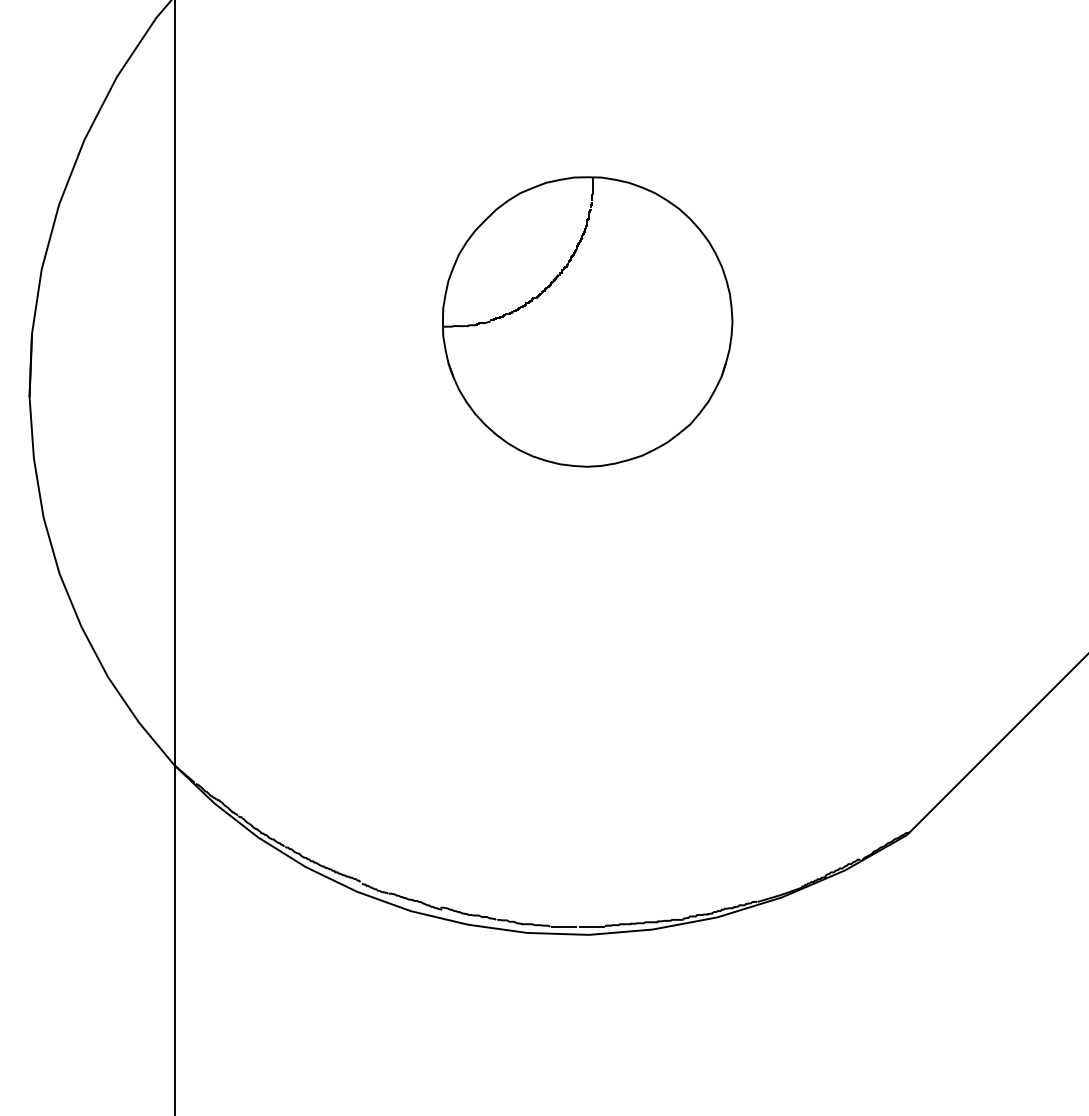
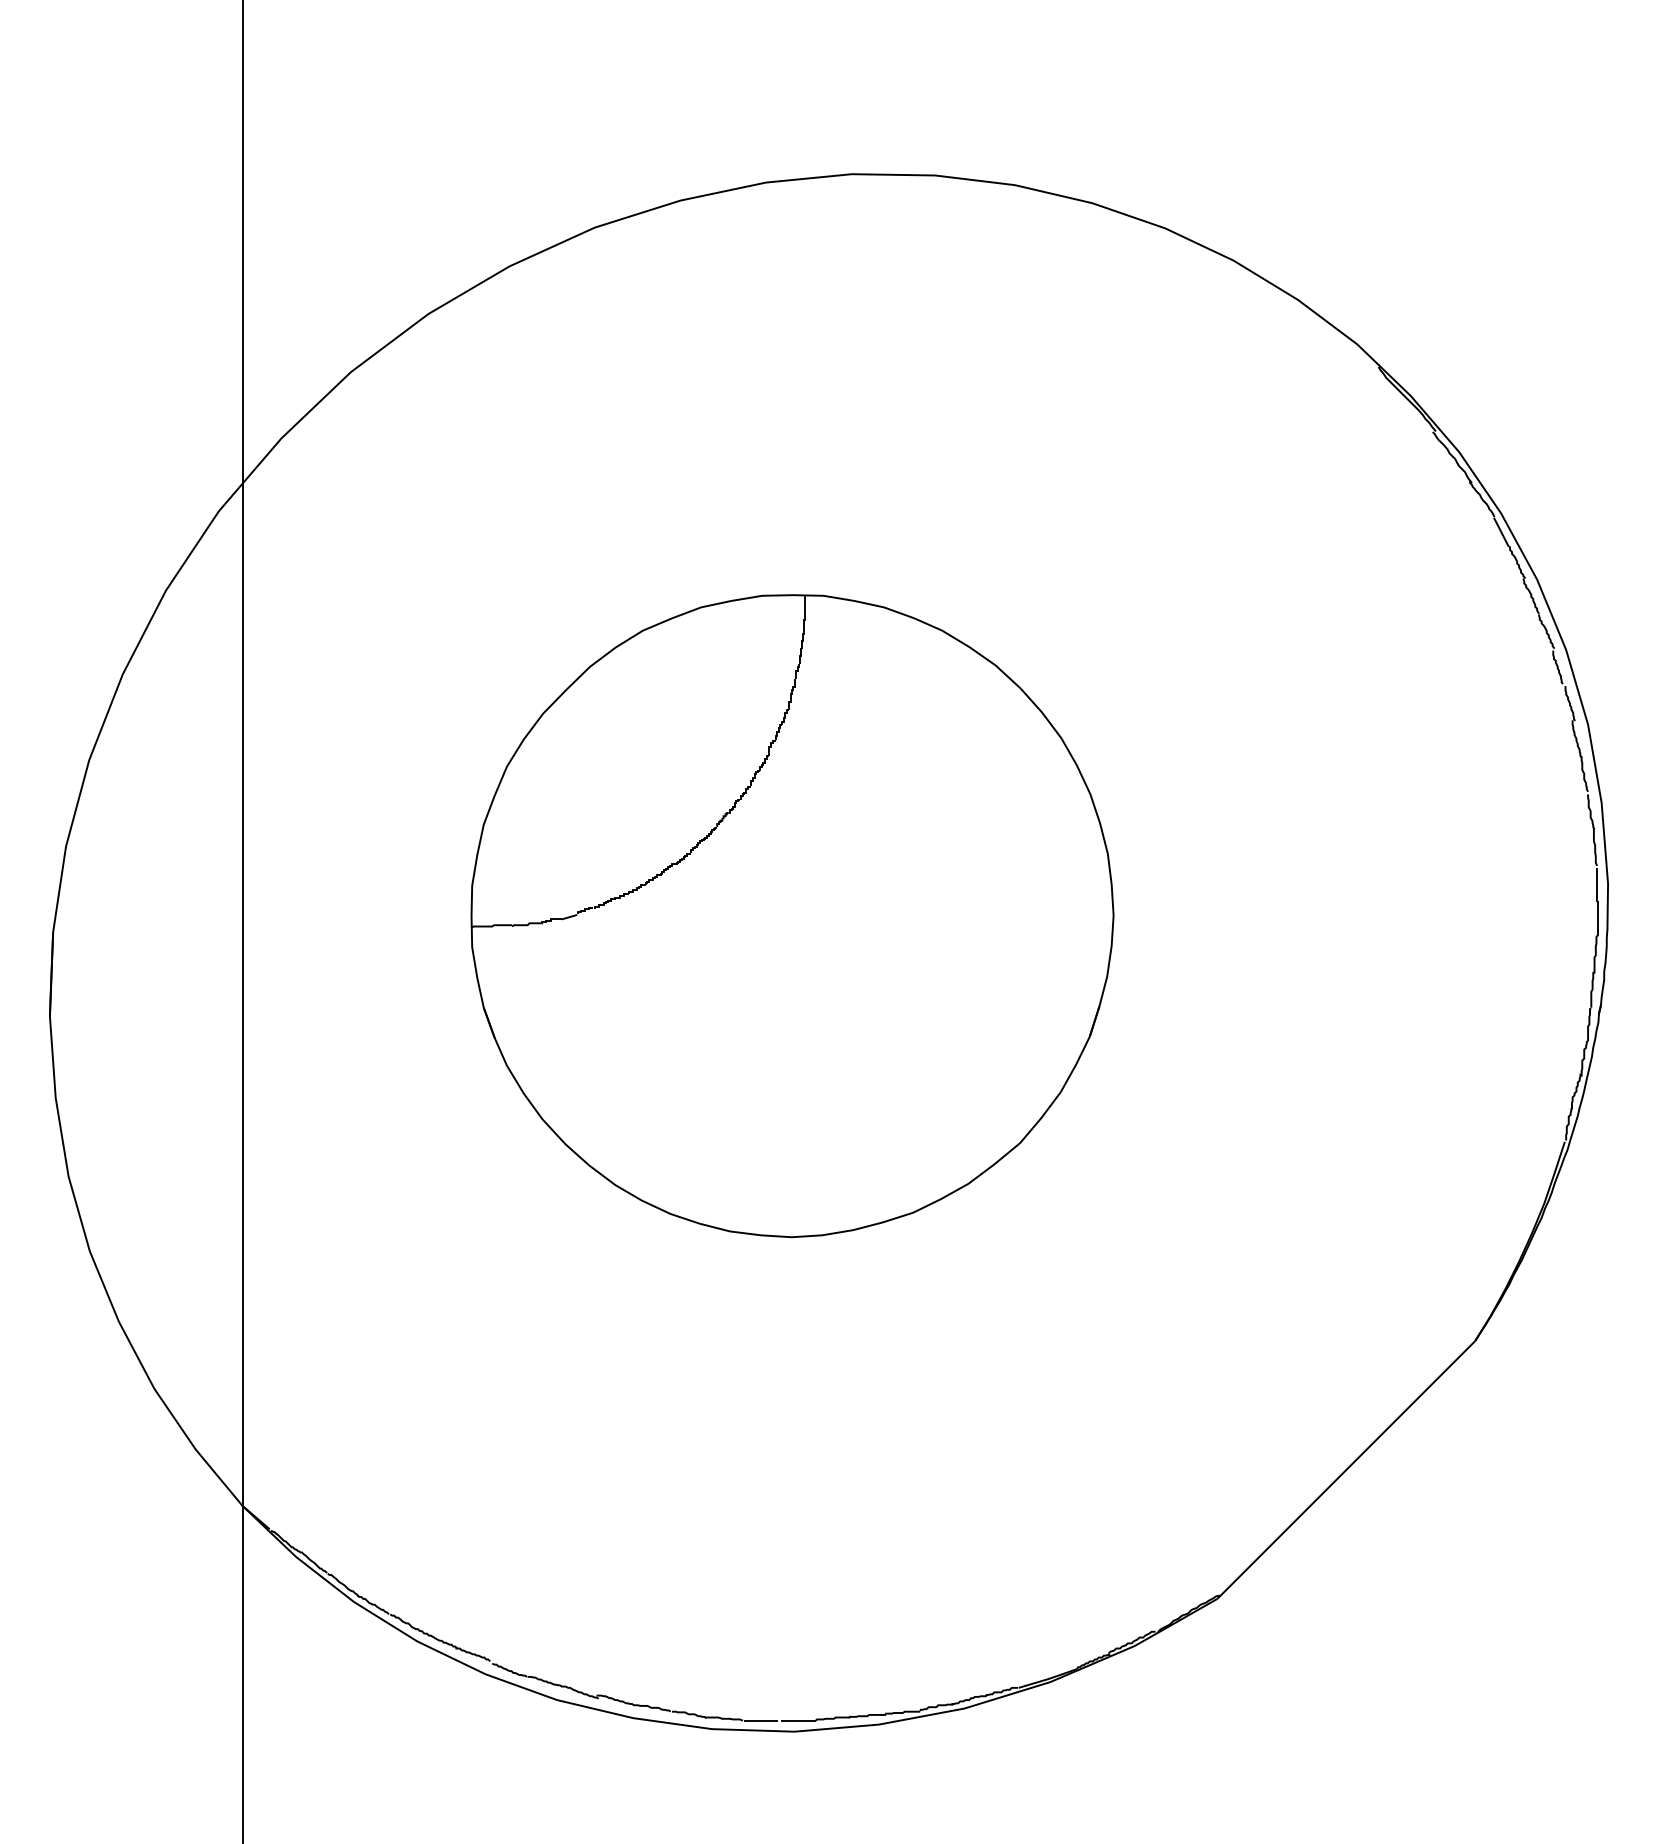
part: (587, 322) -> (792, 916), size x1.67

